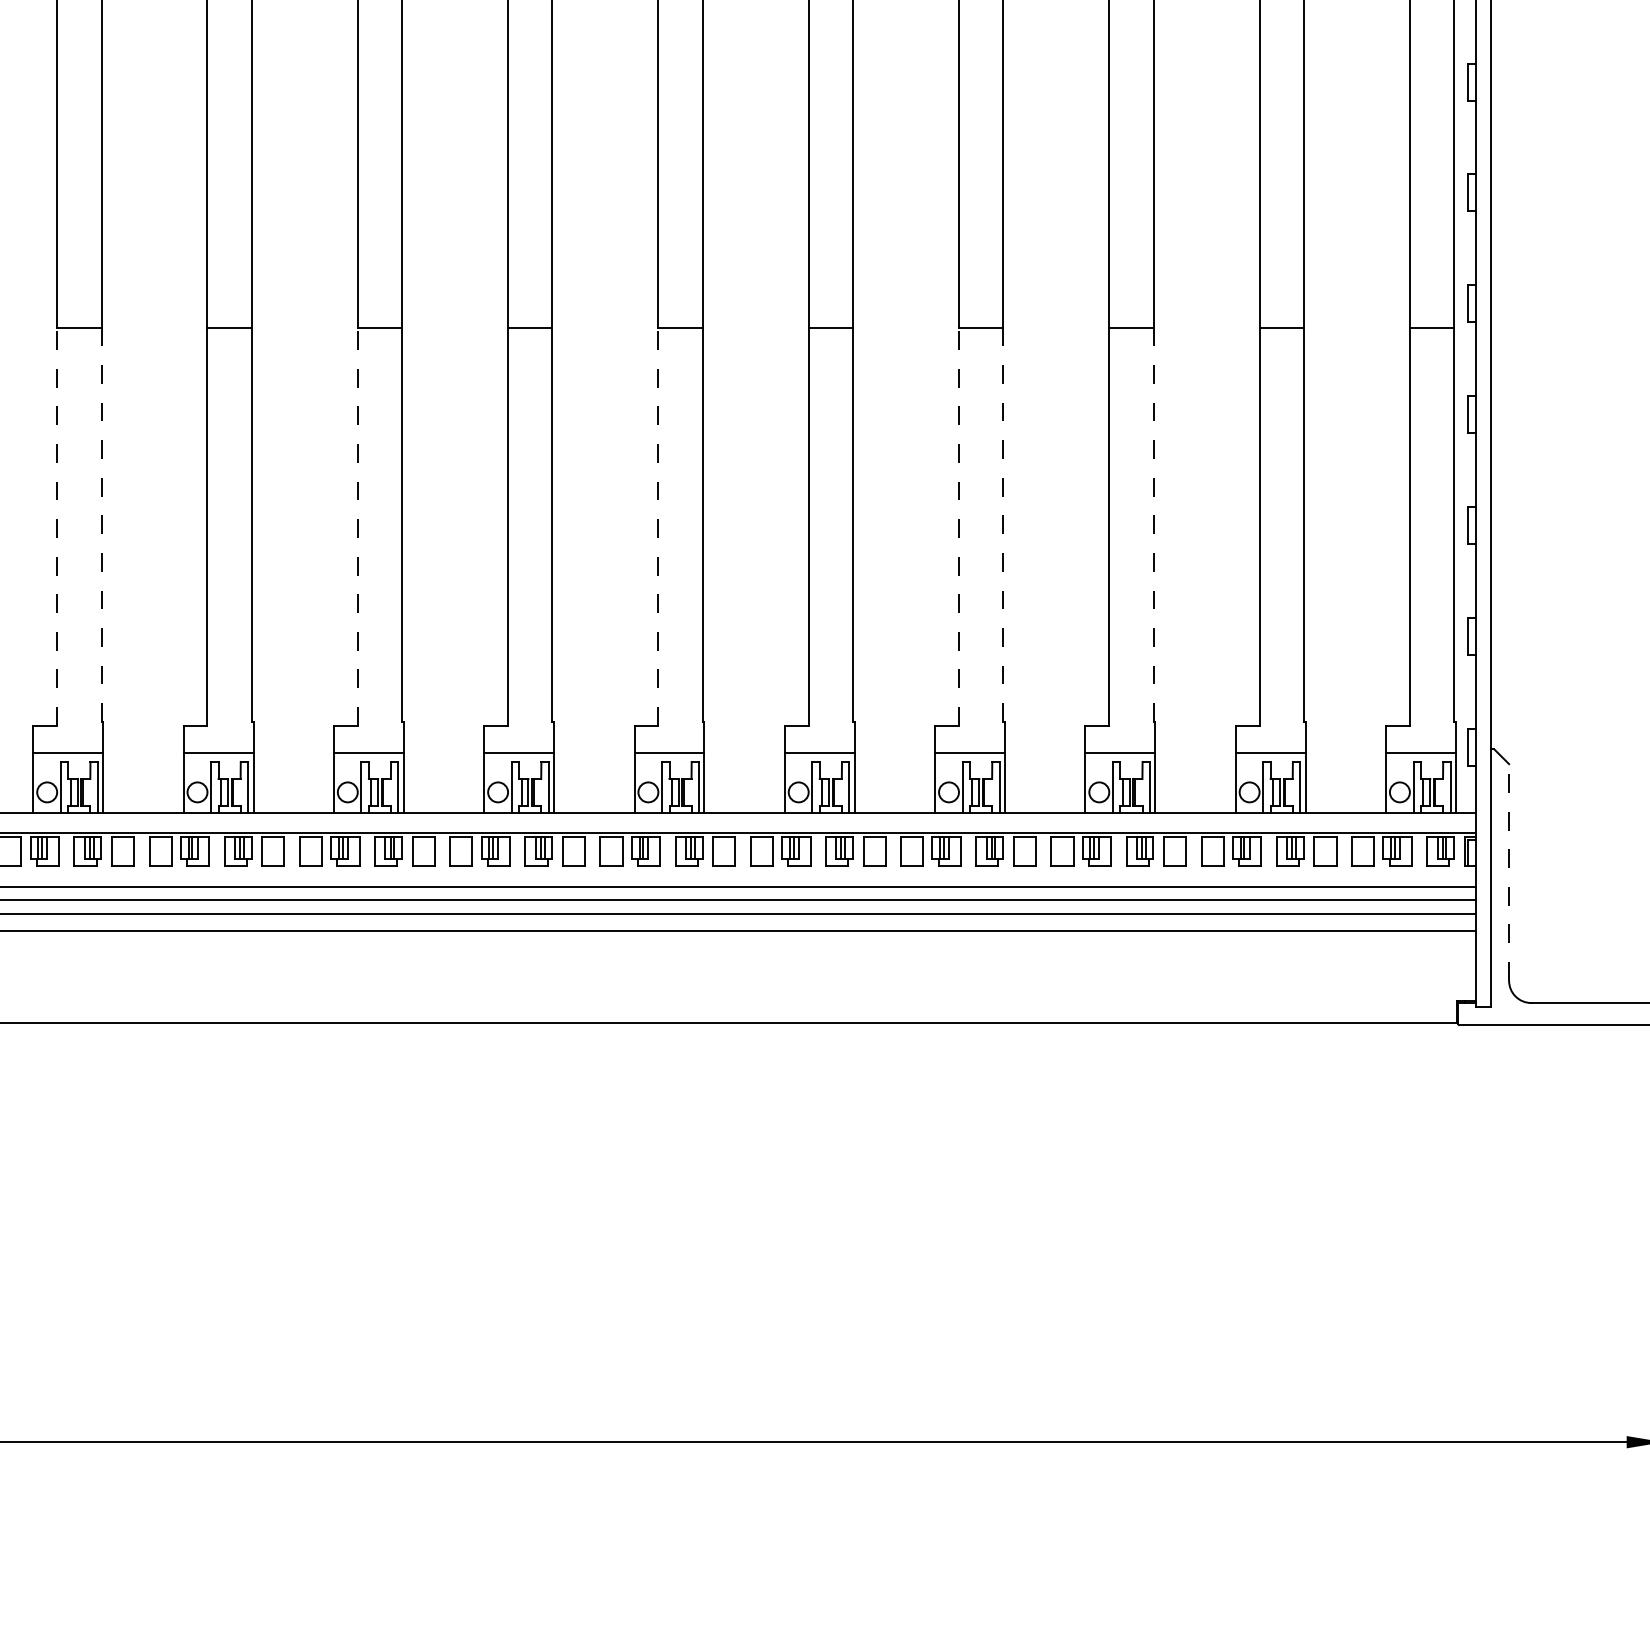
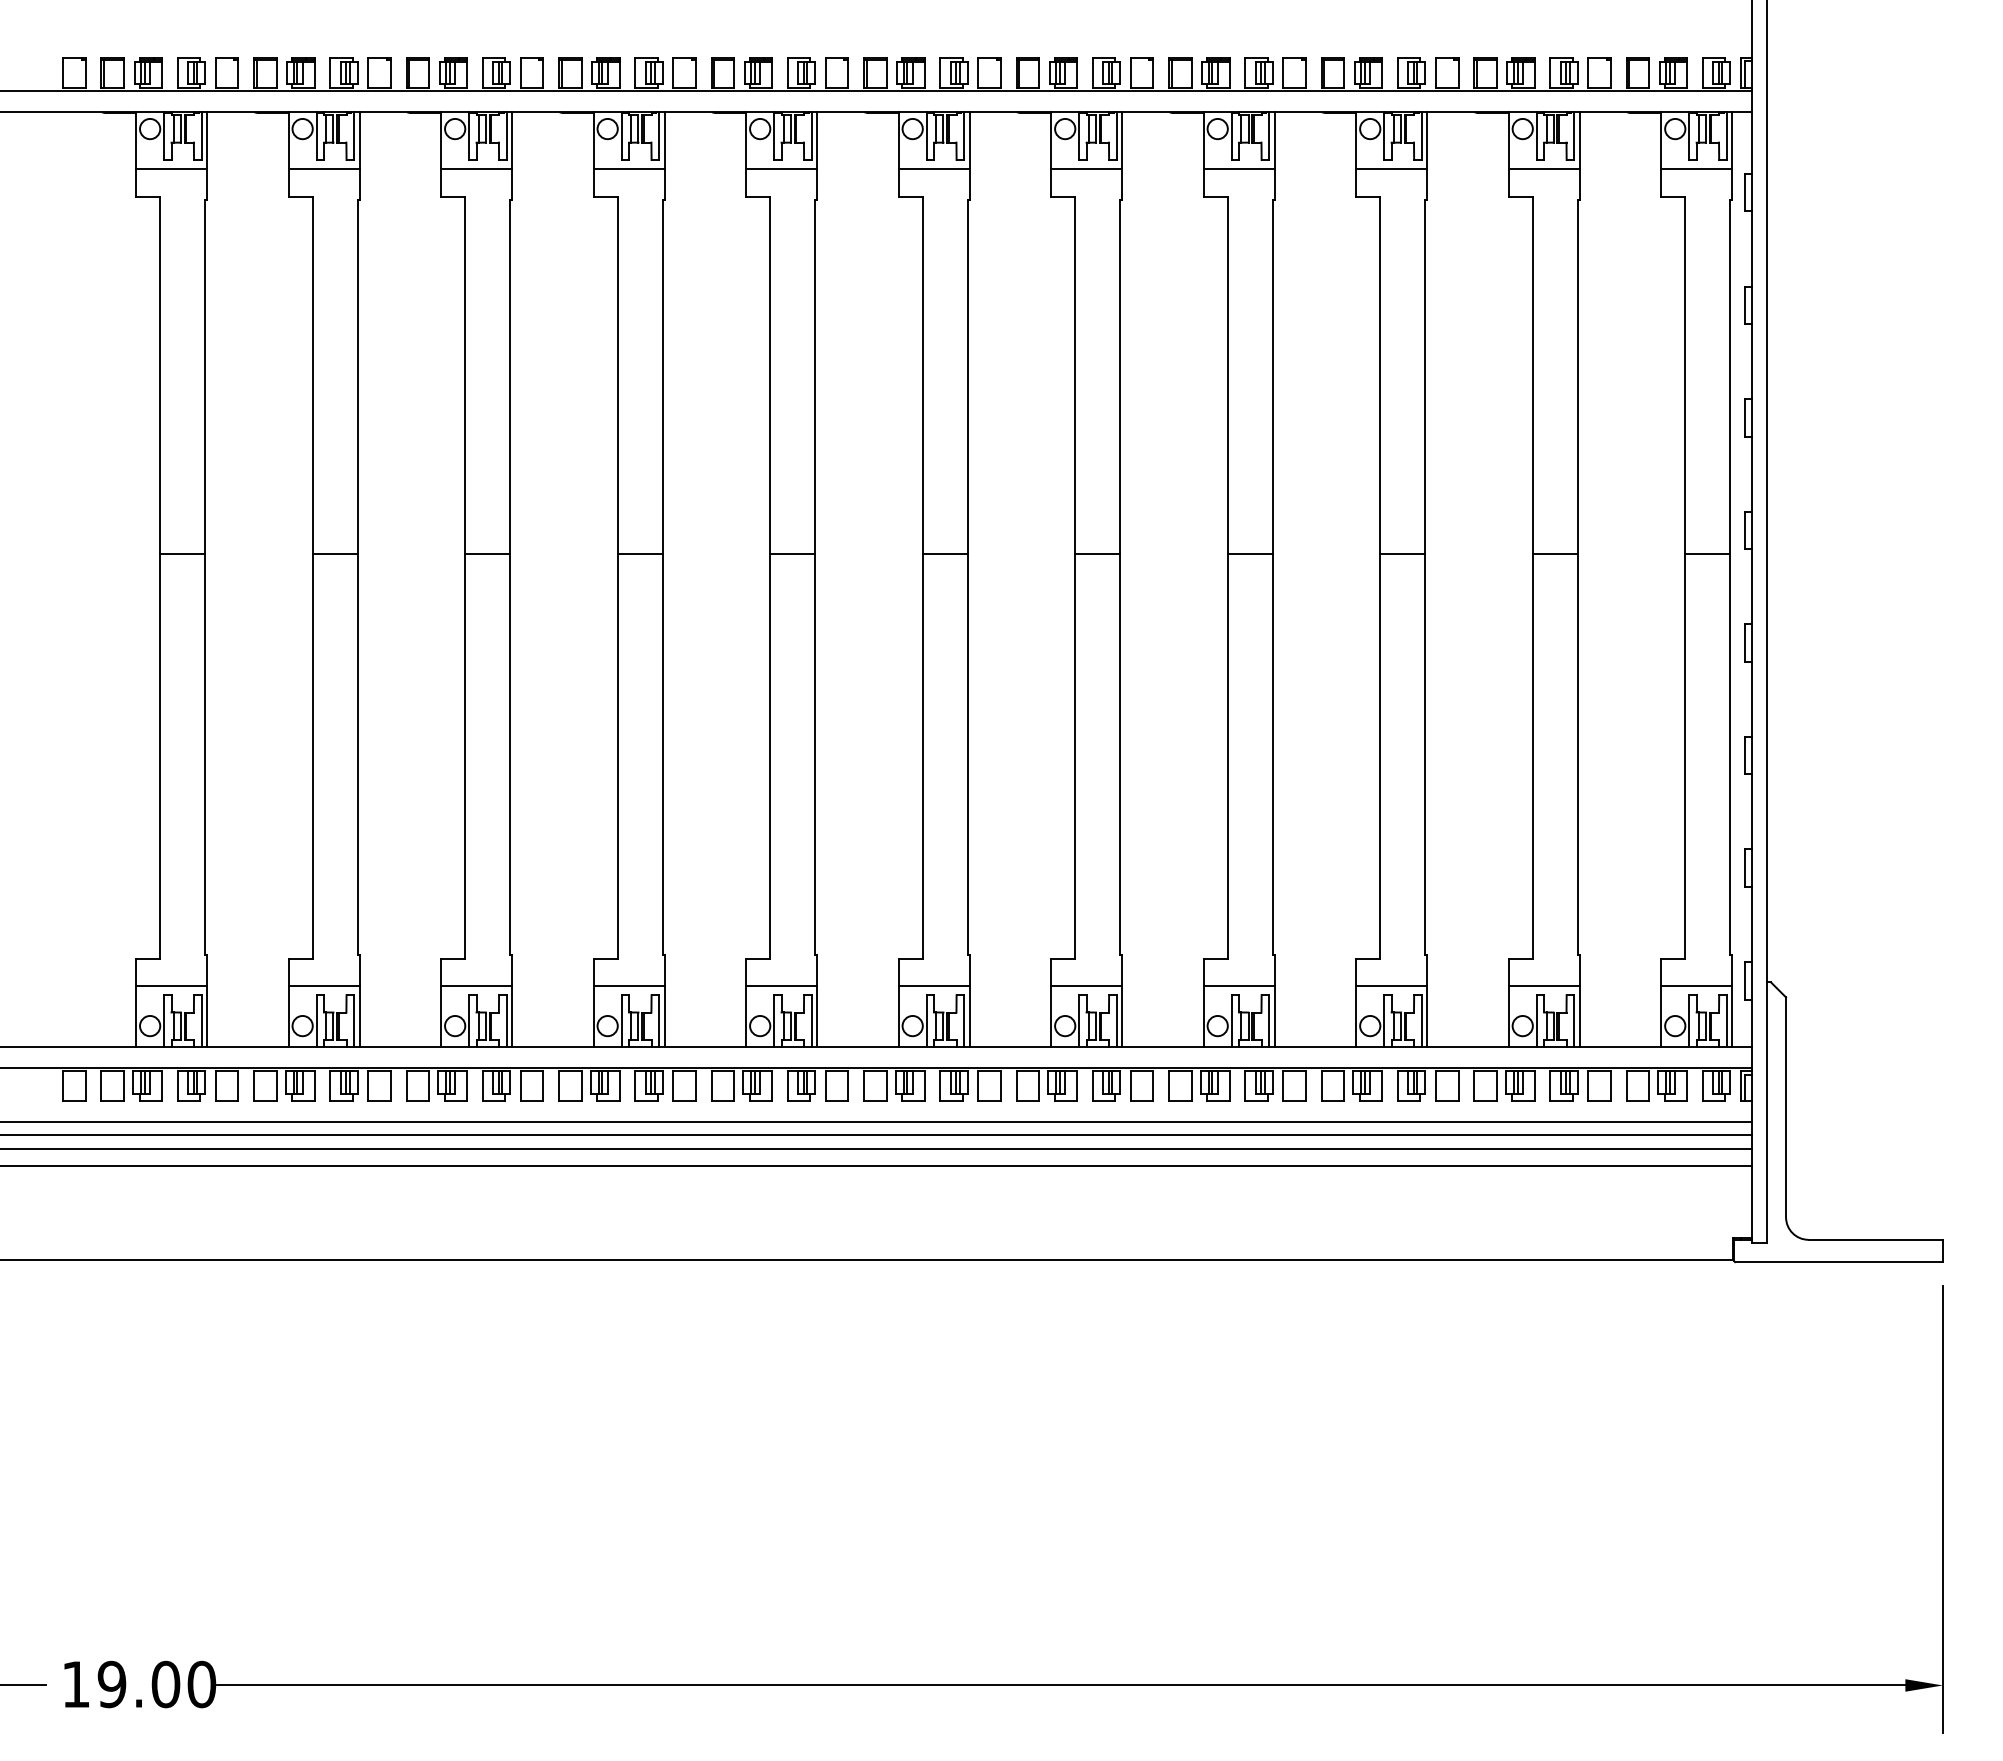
line: (56, 525) -> (312, 755), dashed -> solid
line: (101, 525) -> (357, 755), dashed -> solid
line: (357, 525) -> (617, 755), dashed -> solid
line: (658, 525) -> (922, 755), dashed -> solid
line: (958, 525) -> (1227, 755), dashed -> solid
line: (1002, 525) -> (1272, 755), dashed -> solid
line: (1153, 525) -> (1425, 755), dashed -> solid
line: (1509, 872) -> (1786, 1107), dashed -> solid

